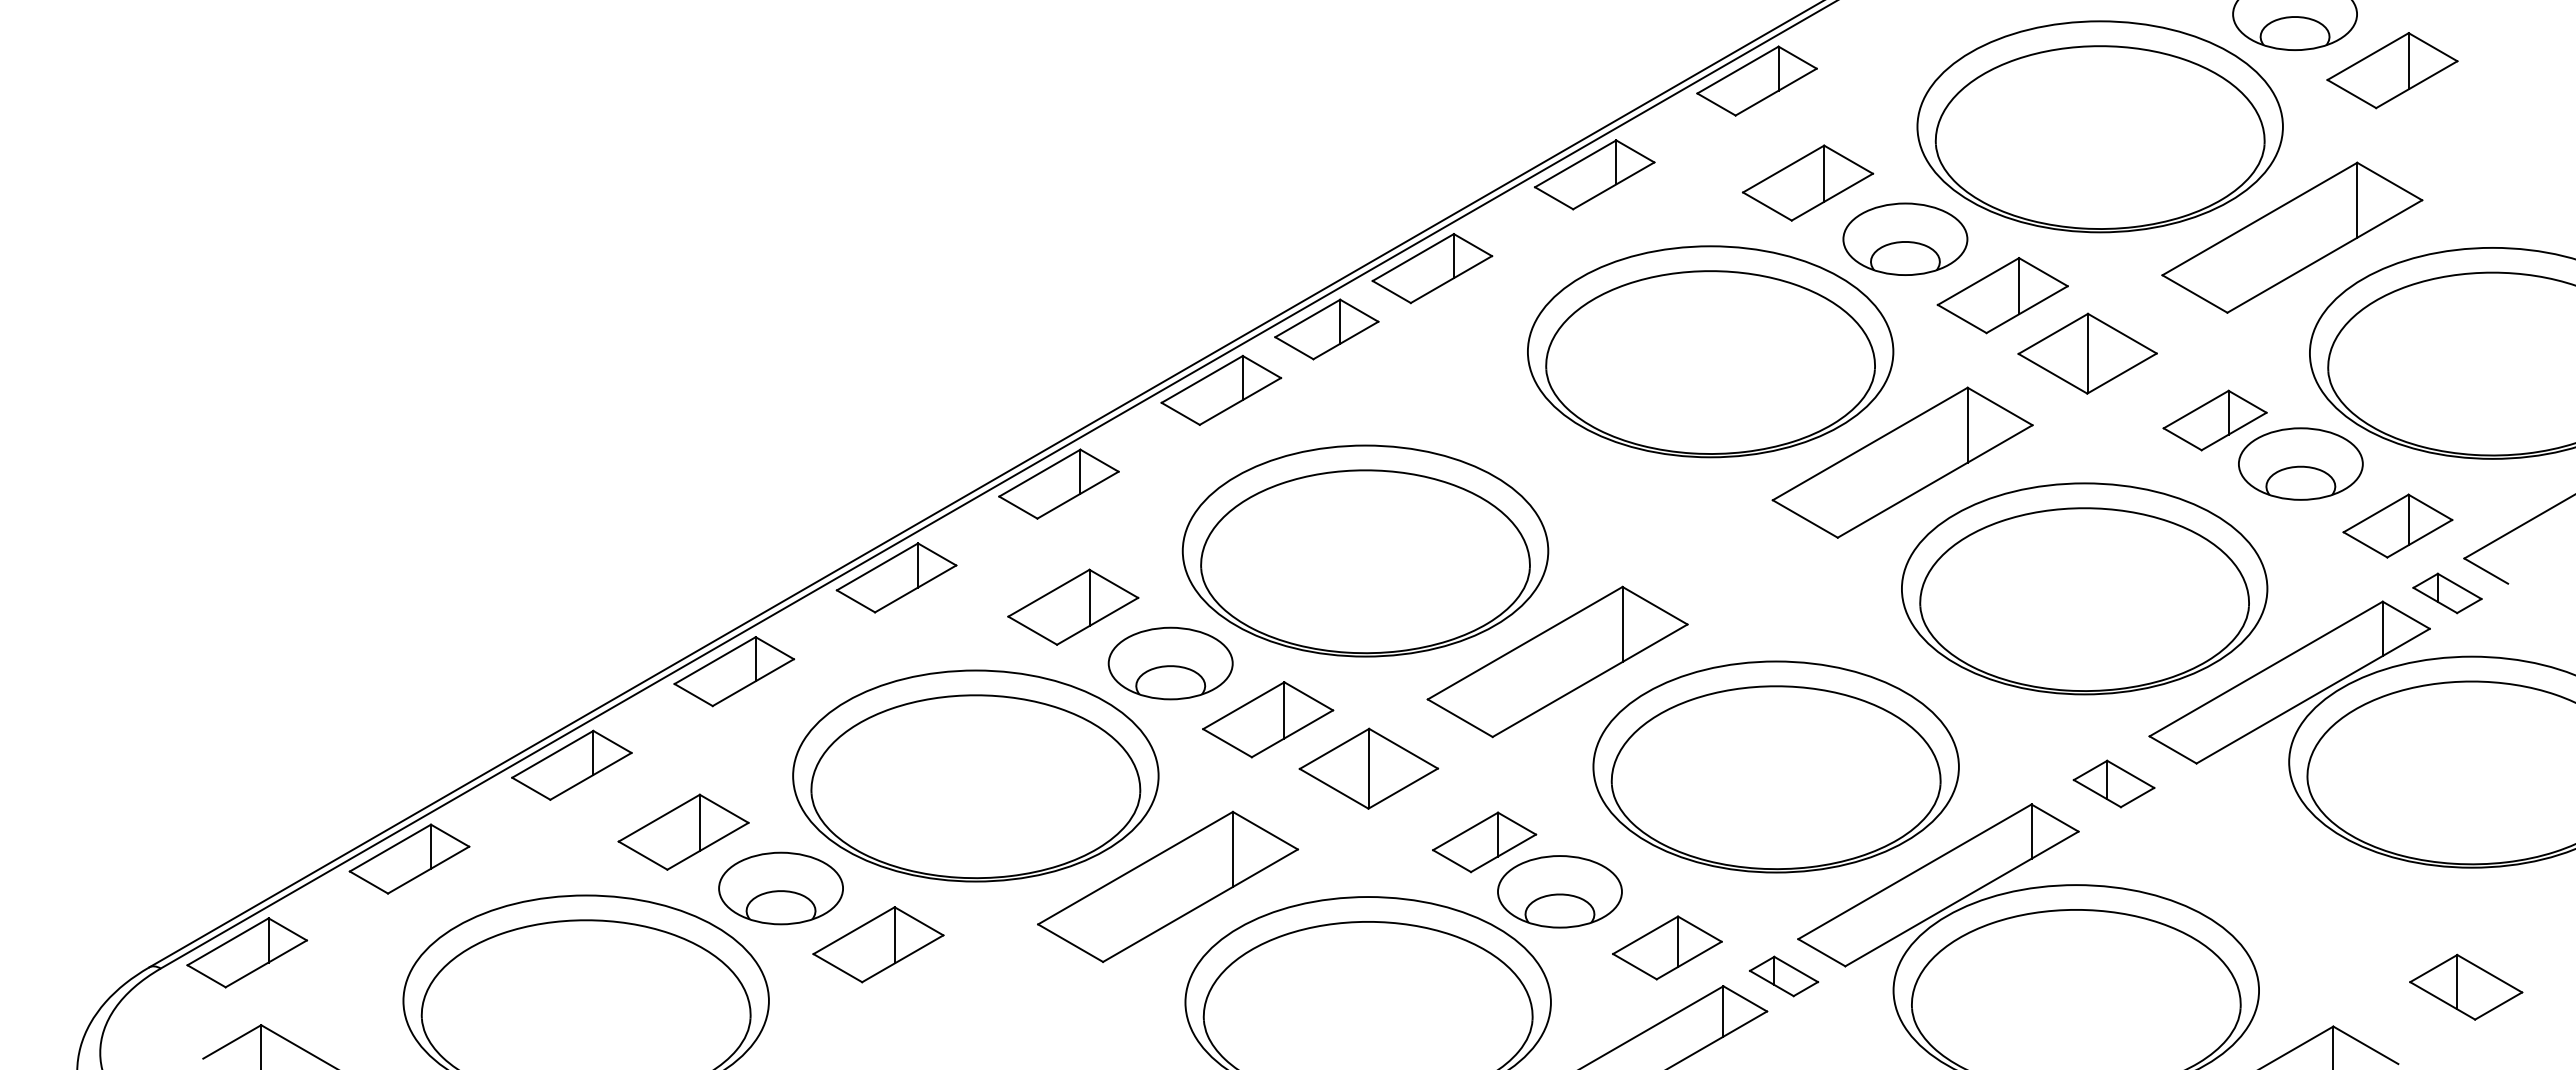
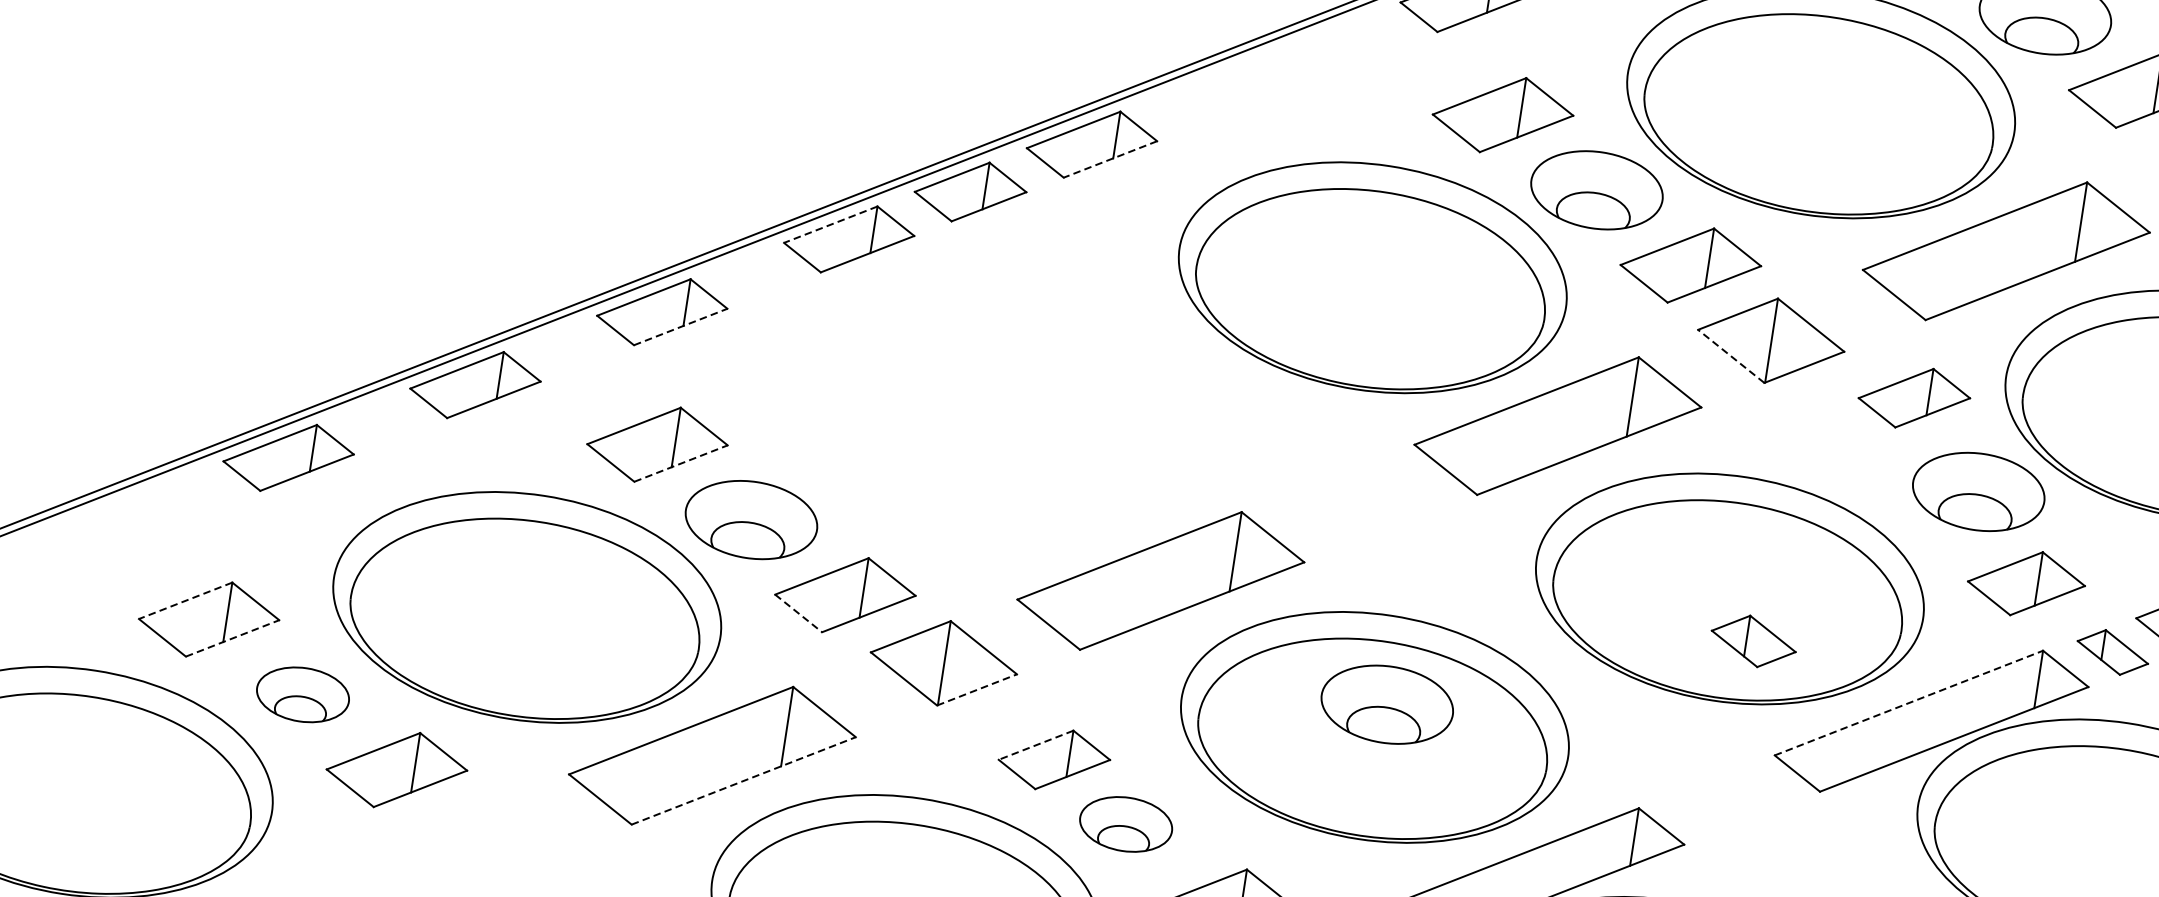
part: (1594, 174) -> (1278, 71), removed
line: (1451, 279) -> (1110, 159), solid -> dashed
line: (2052, 373) -> (1730, 356), solid -> dashed
line: (1202, 379) -> (831, 224), solid -> dashed
part: (2214, 420) -> (1913, 398), moved
line: (1078, 495) -> (681, 327), solid -> dashed
part: (2397, 525) -> (2026, 583), moved
part: (1365, 550) -> (975, 432), removed
line: (1097, 621) -> (680, 463), solid -> dashed
line: (2266, 669) -> (1909, 703), solid -> dashed
line: (1227, 743) -> (798, 613), solid -> dashed
part: (1784, 743) -> (1387, 703), added
part: (571, 764) -> (101, 529), removed
part: (2113, 783) -> (1753, 640), moved
line: (1403, 788) -> (977, 689), solid -> dashed
line: (659, 818) -> (185, 601), solid -> dashed
line: (1465, 831) -> (1035, 745), solid -> dashed
line: (707, 846) -> (232, 638), solid -> dashed
part: (780, 888) -> (302, 694), size x0.7
part: (1559, 891) -> (1125, 823), size x0.7
line: (1200, 905) -> (743, 780), solid -> dashed

